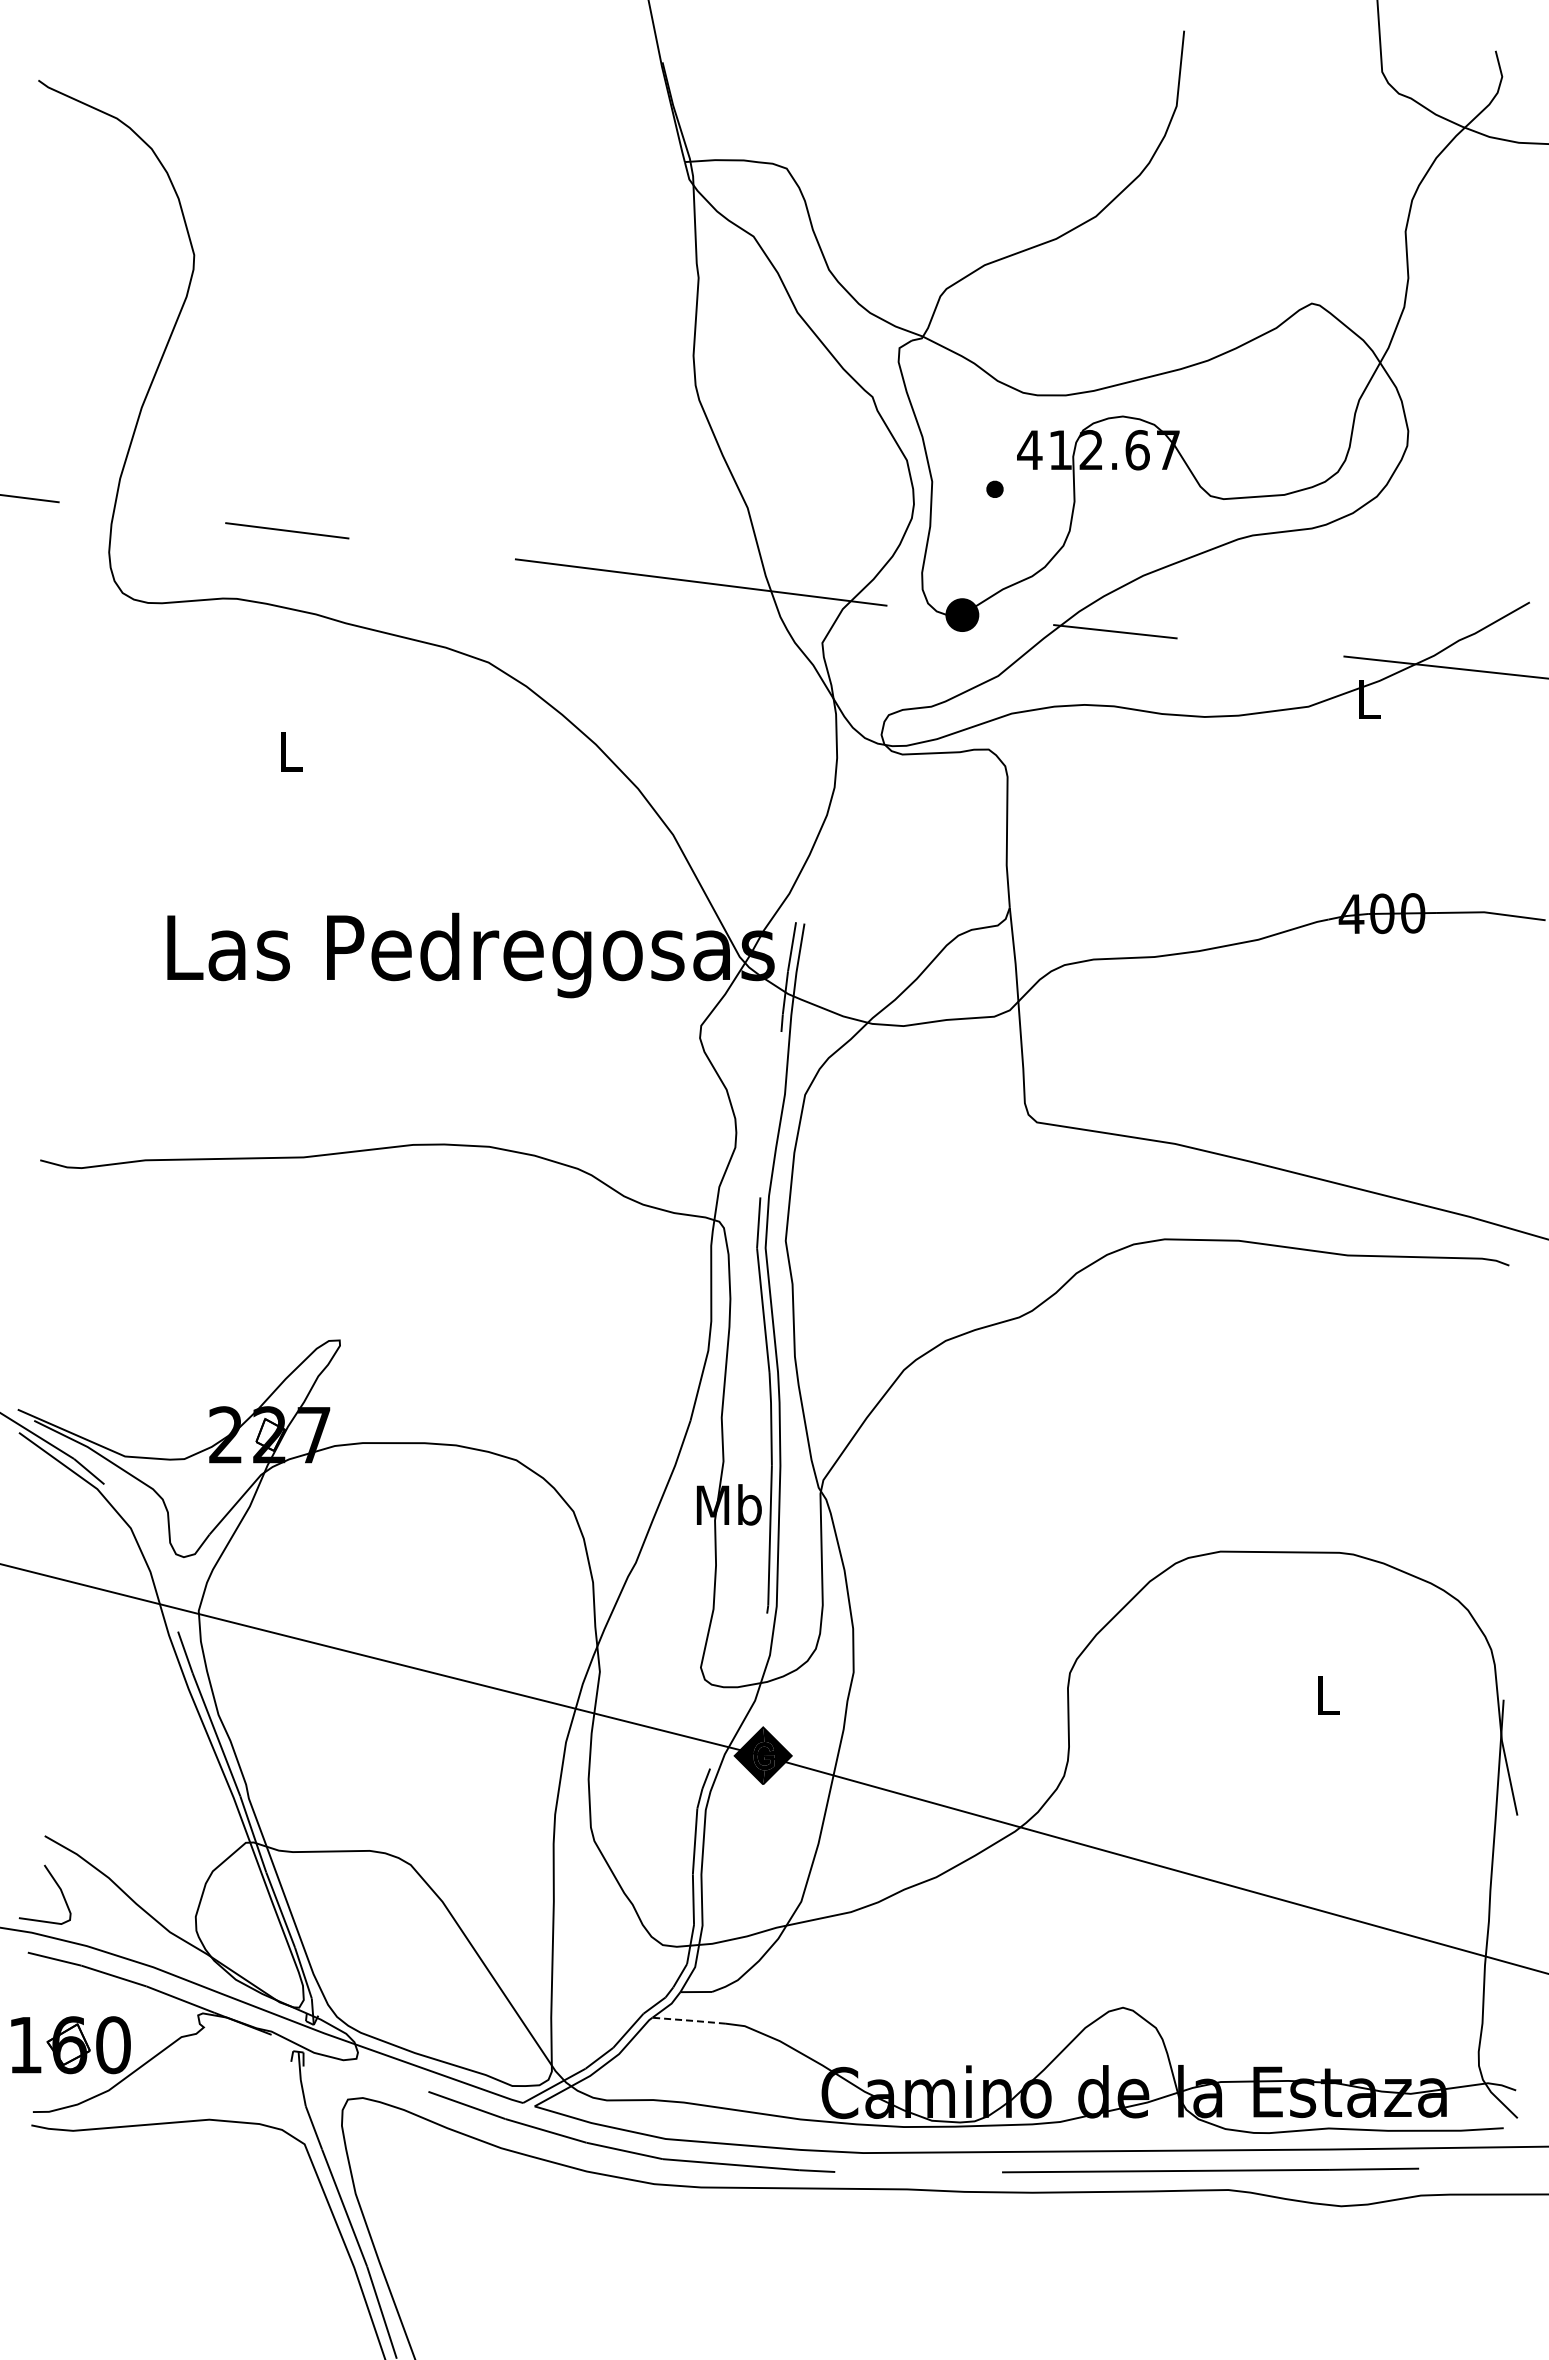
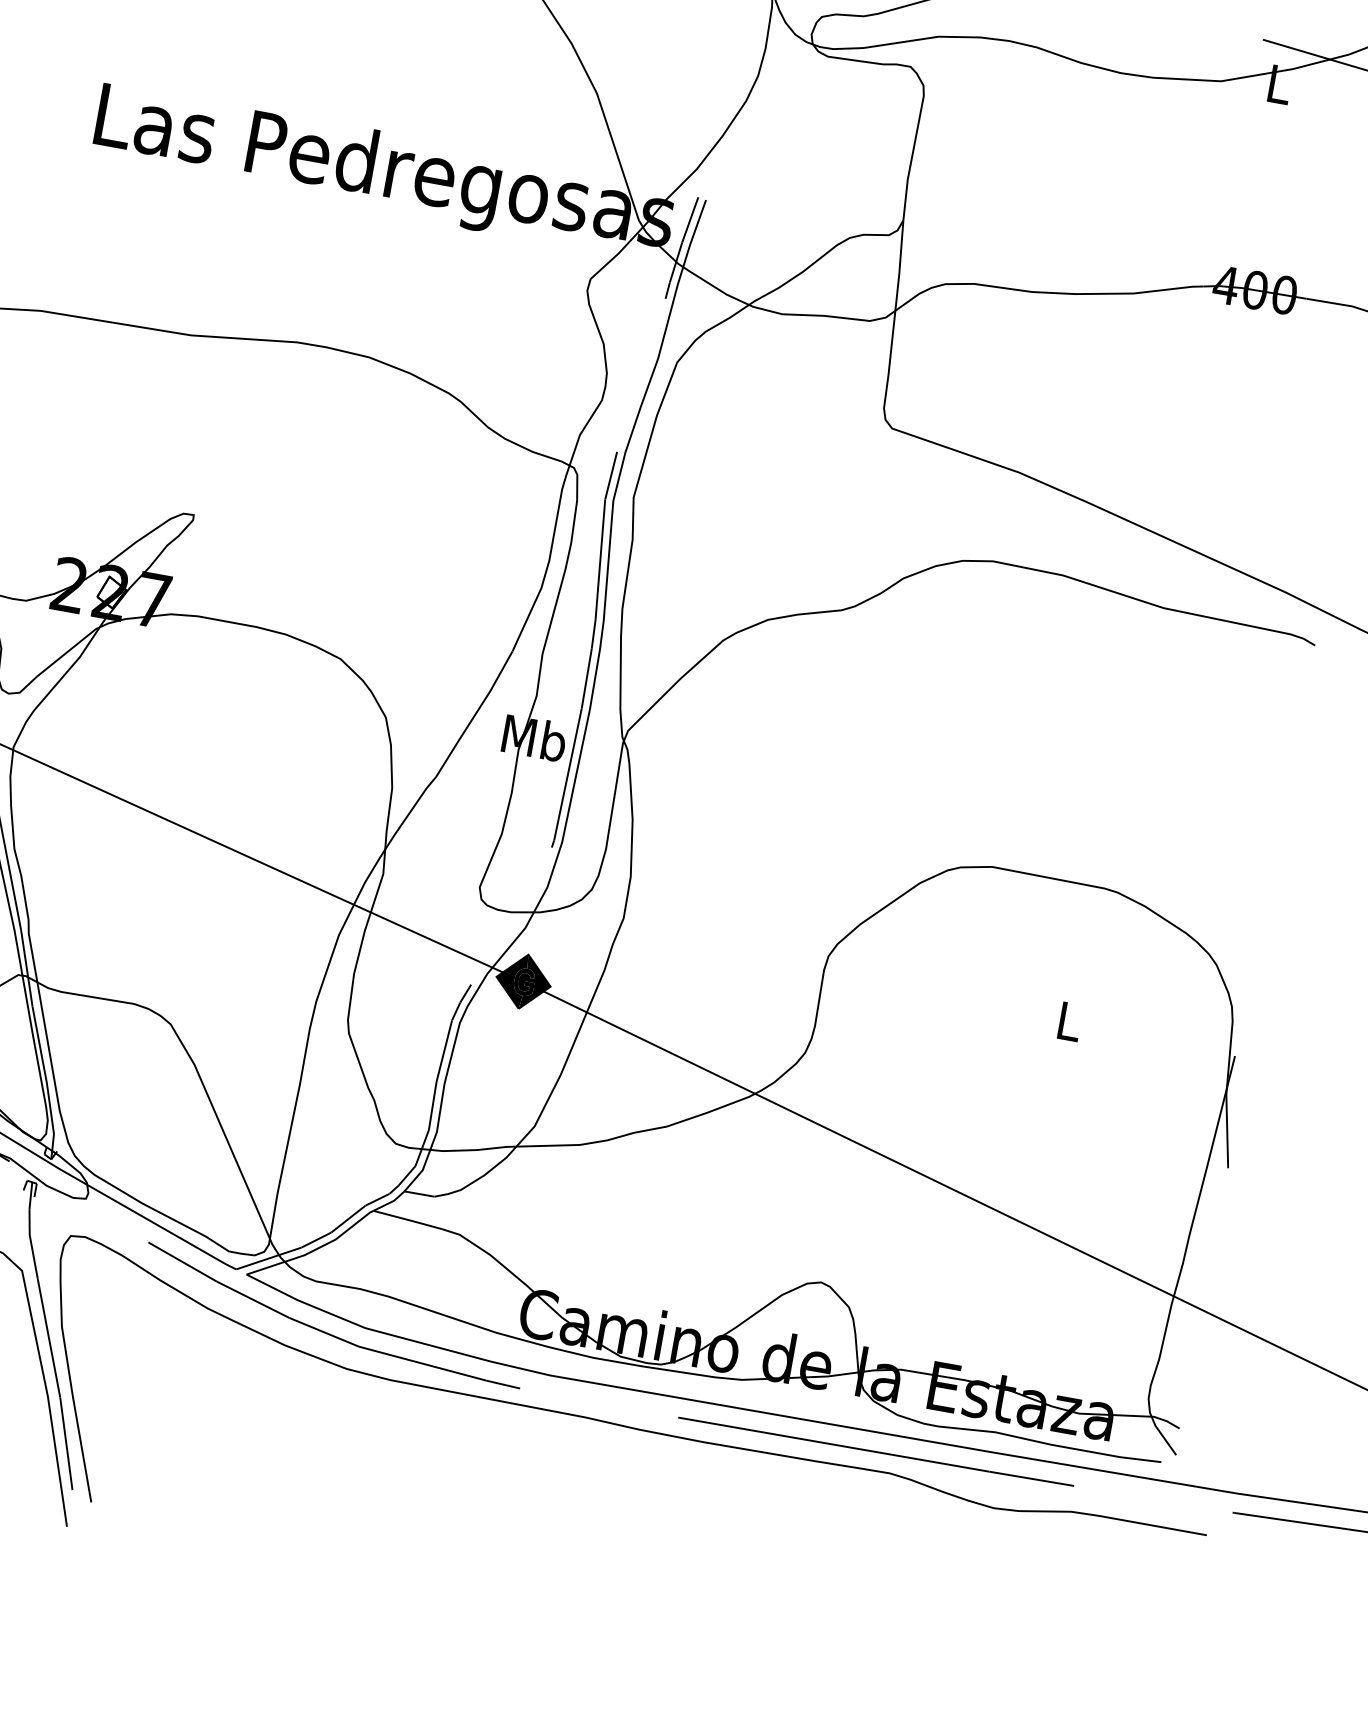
line: (689, 2020) -> (408, 1219), dashed -> solid

